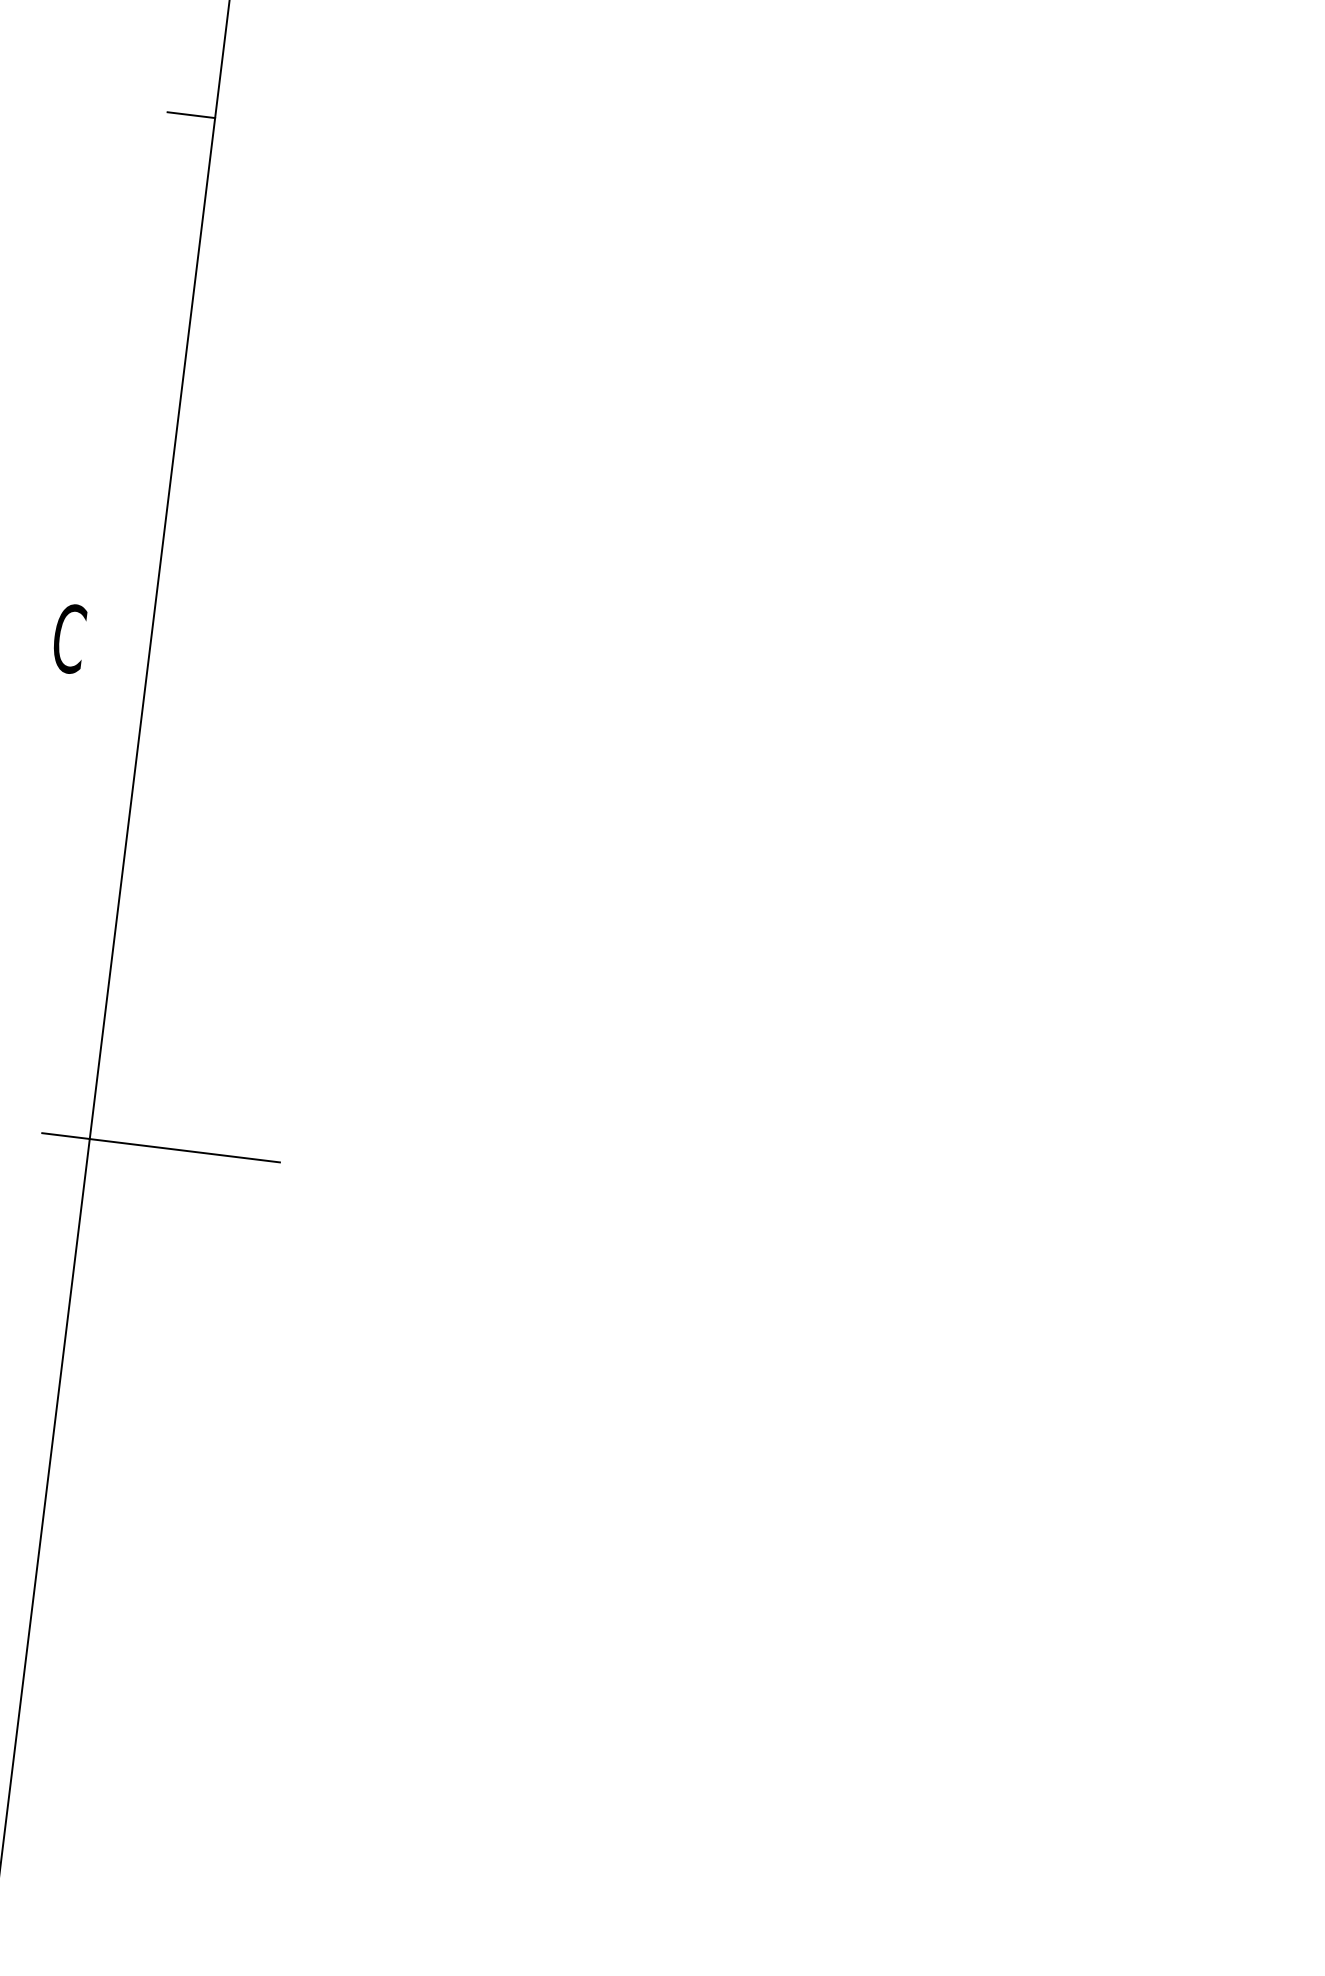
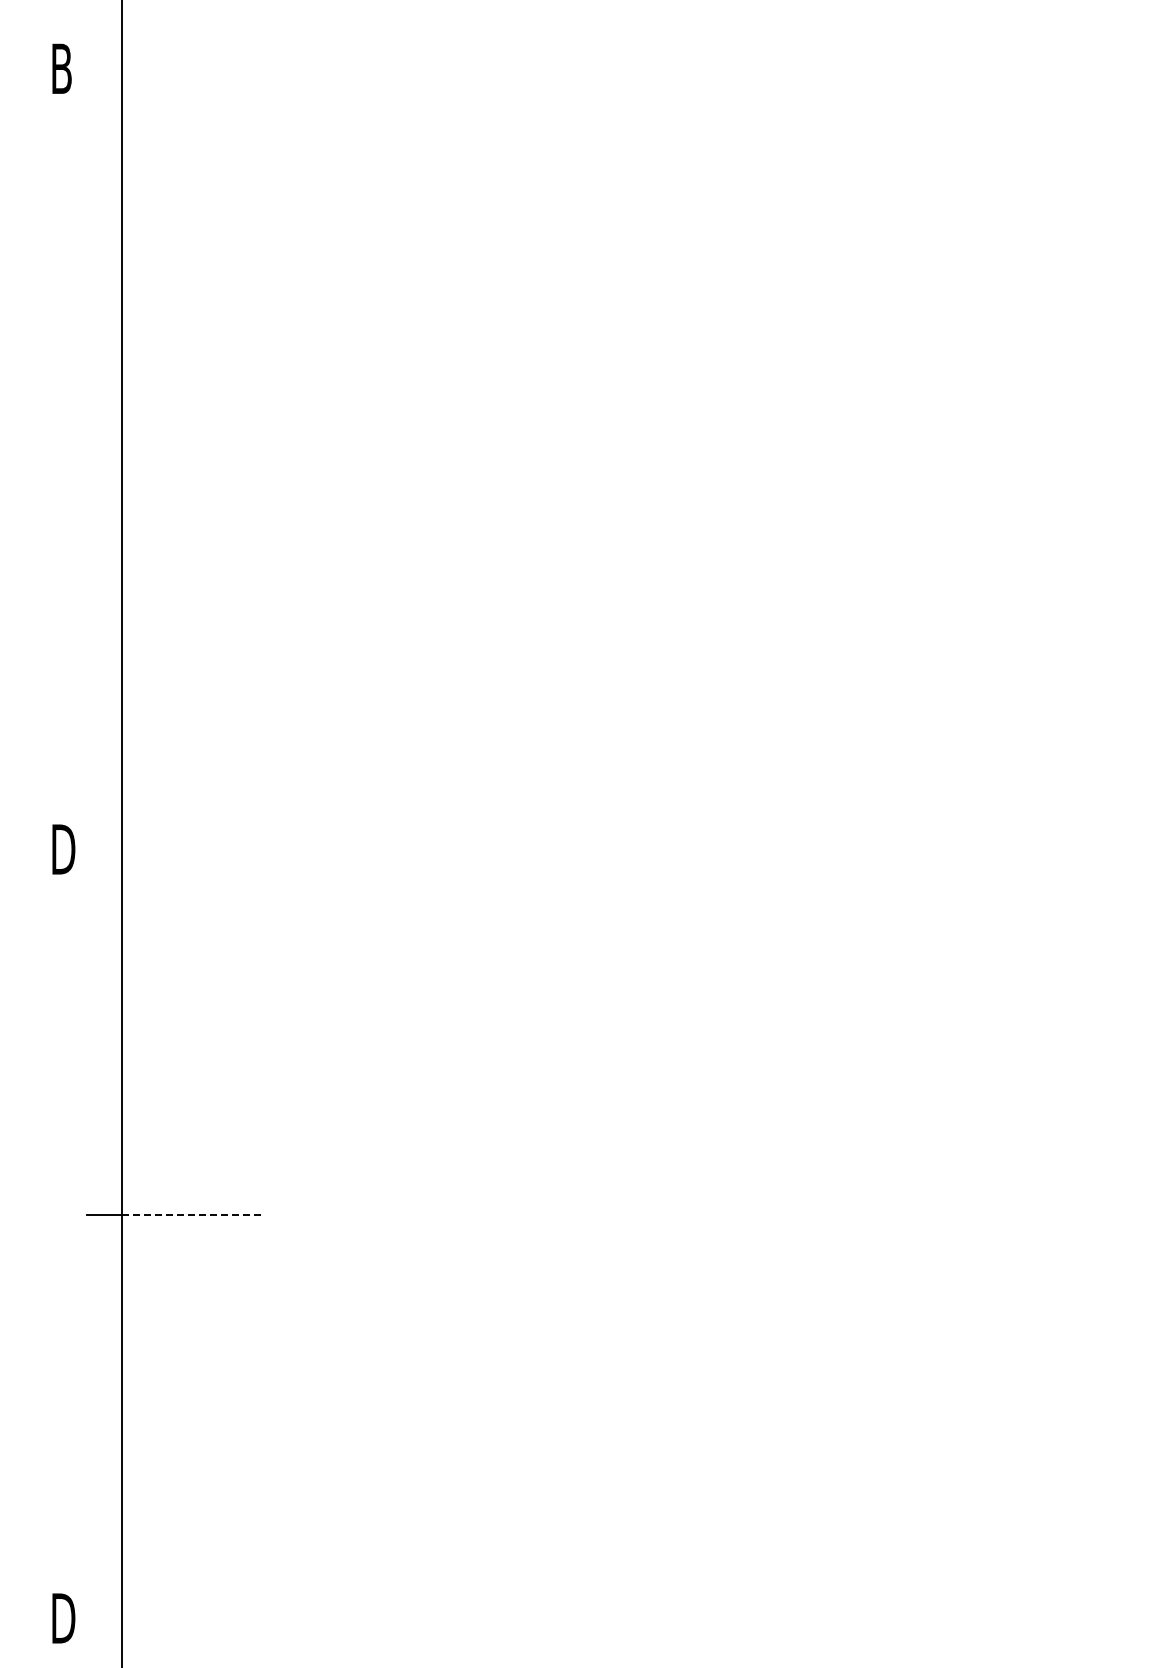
line: (191, 114) -> (104, 453), removed
text: (71, 638) -> (63, 849), C -> D
line: (185, 1151) -> (193, 1215), solid -> dashed

